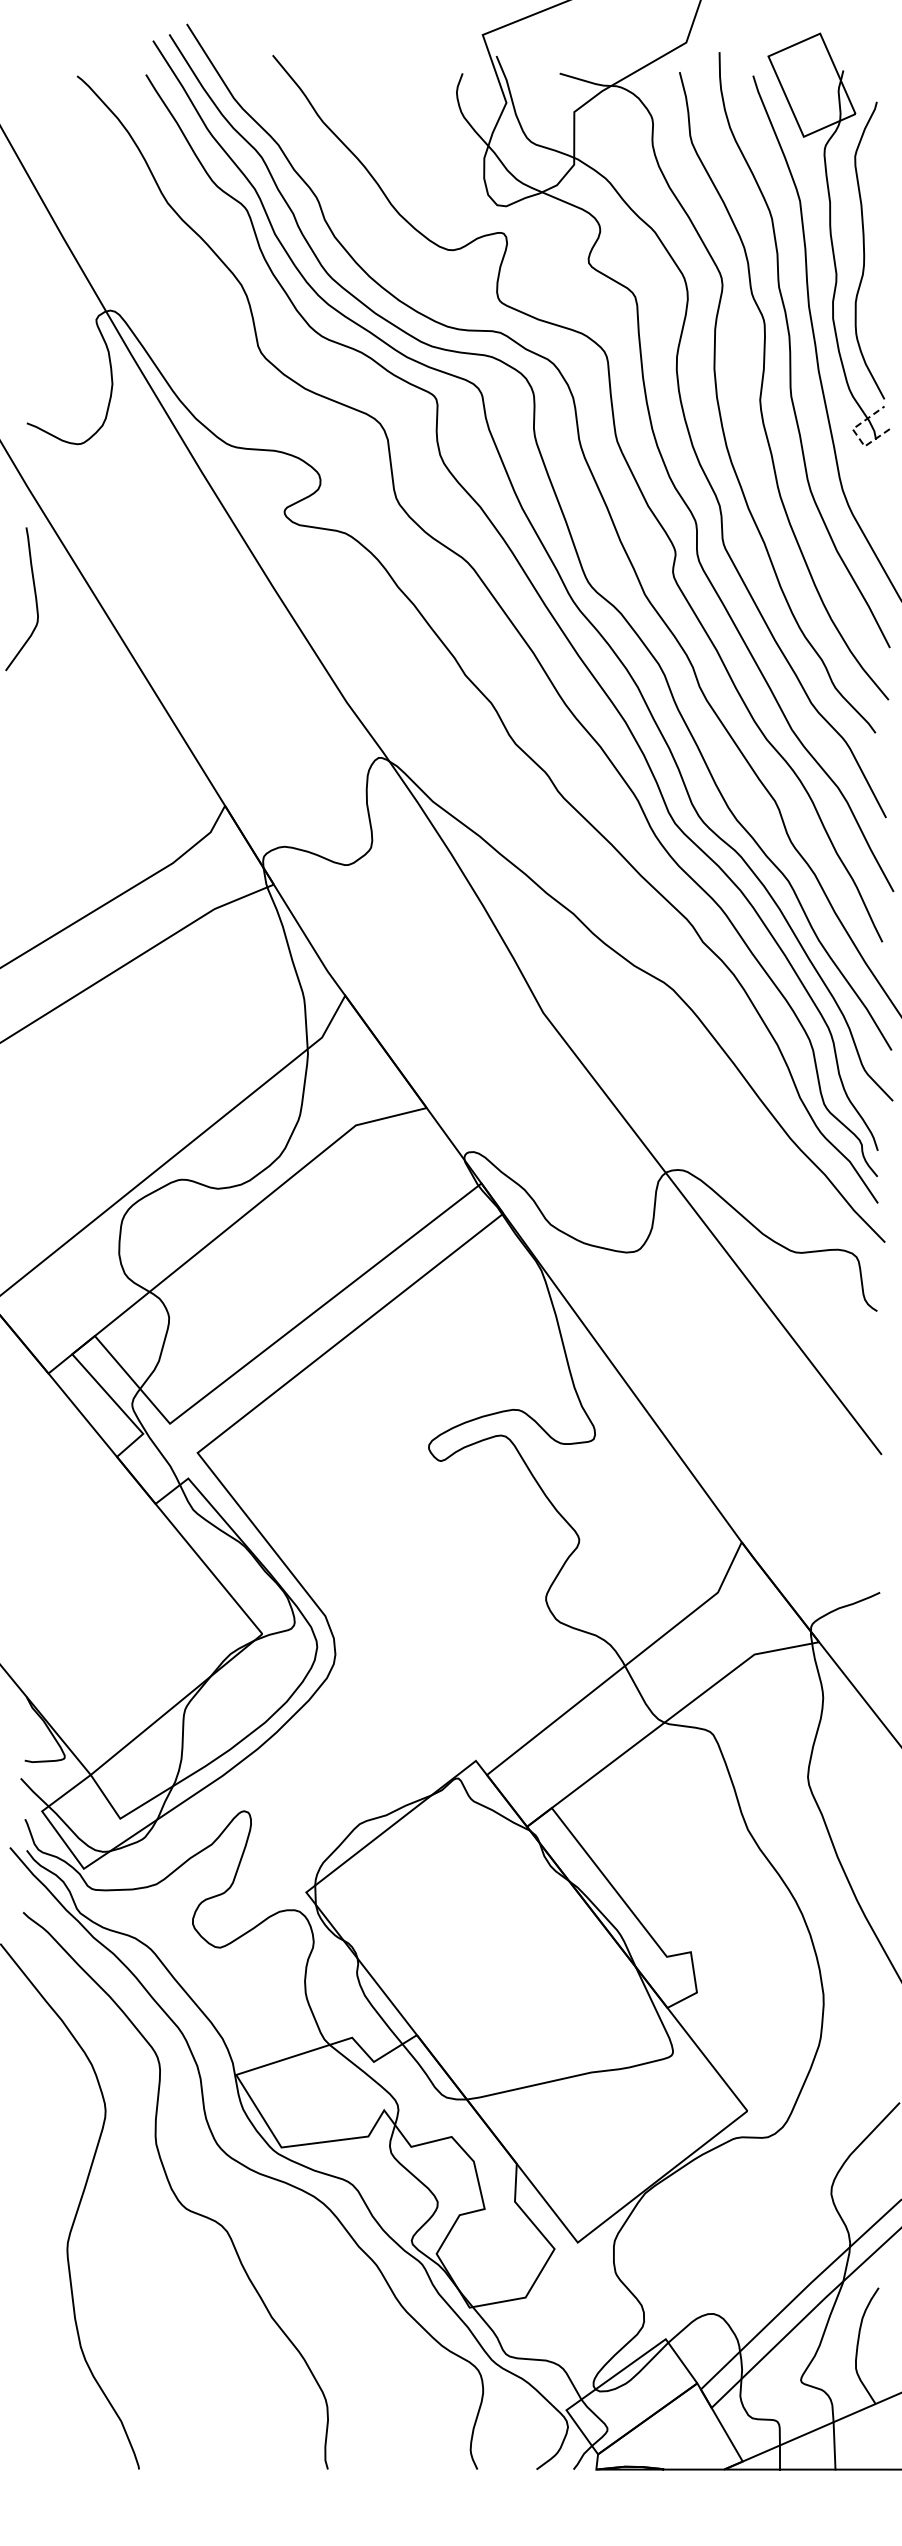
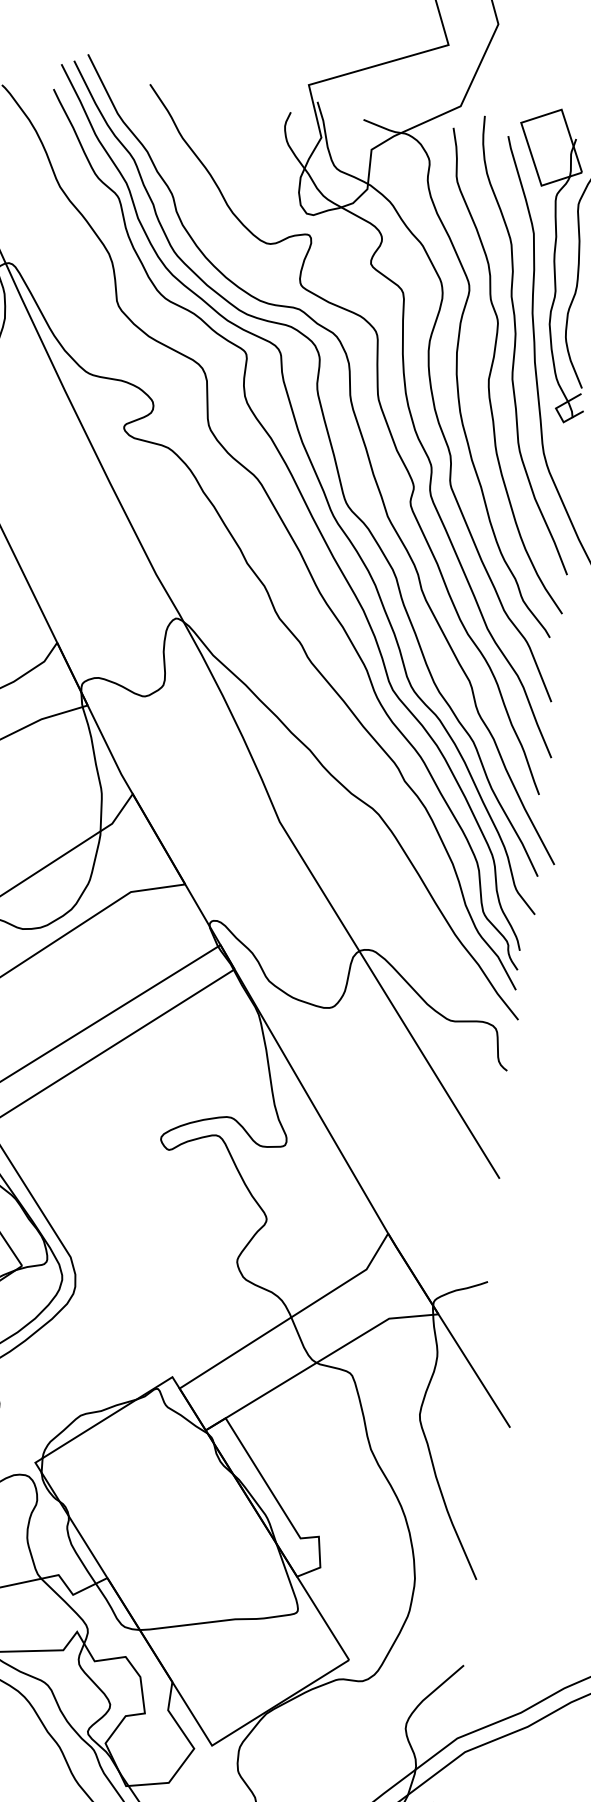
line: (856, 433) -> (558, 411), dashed -> solid

